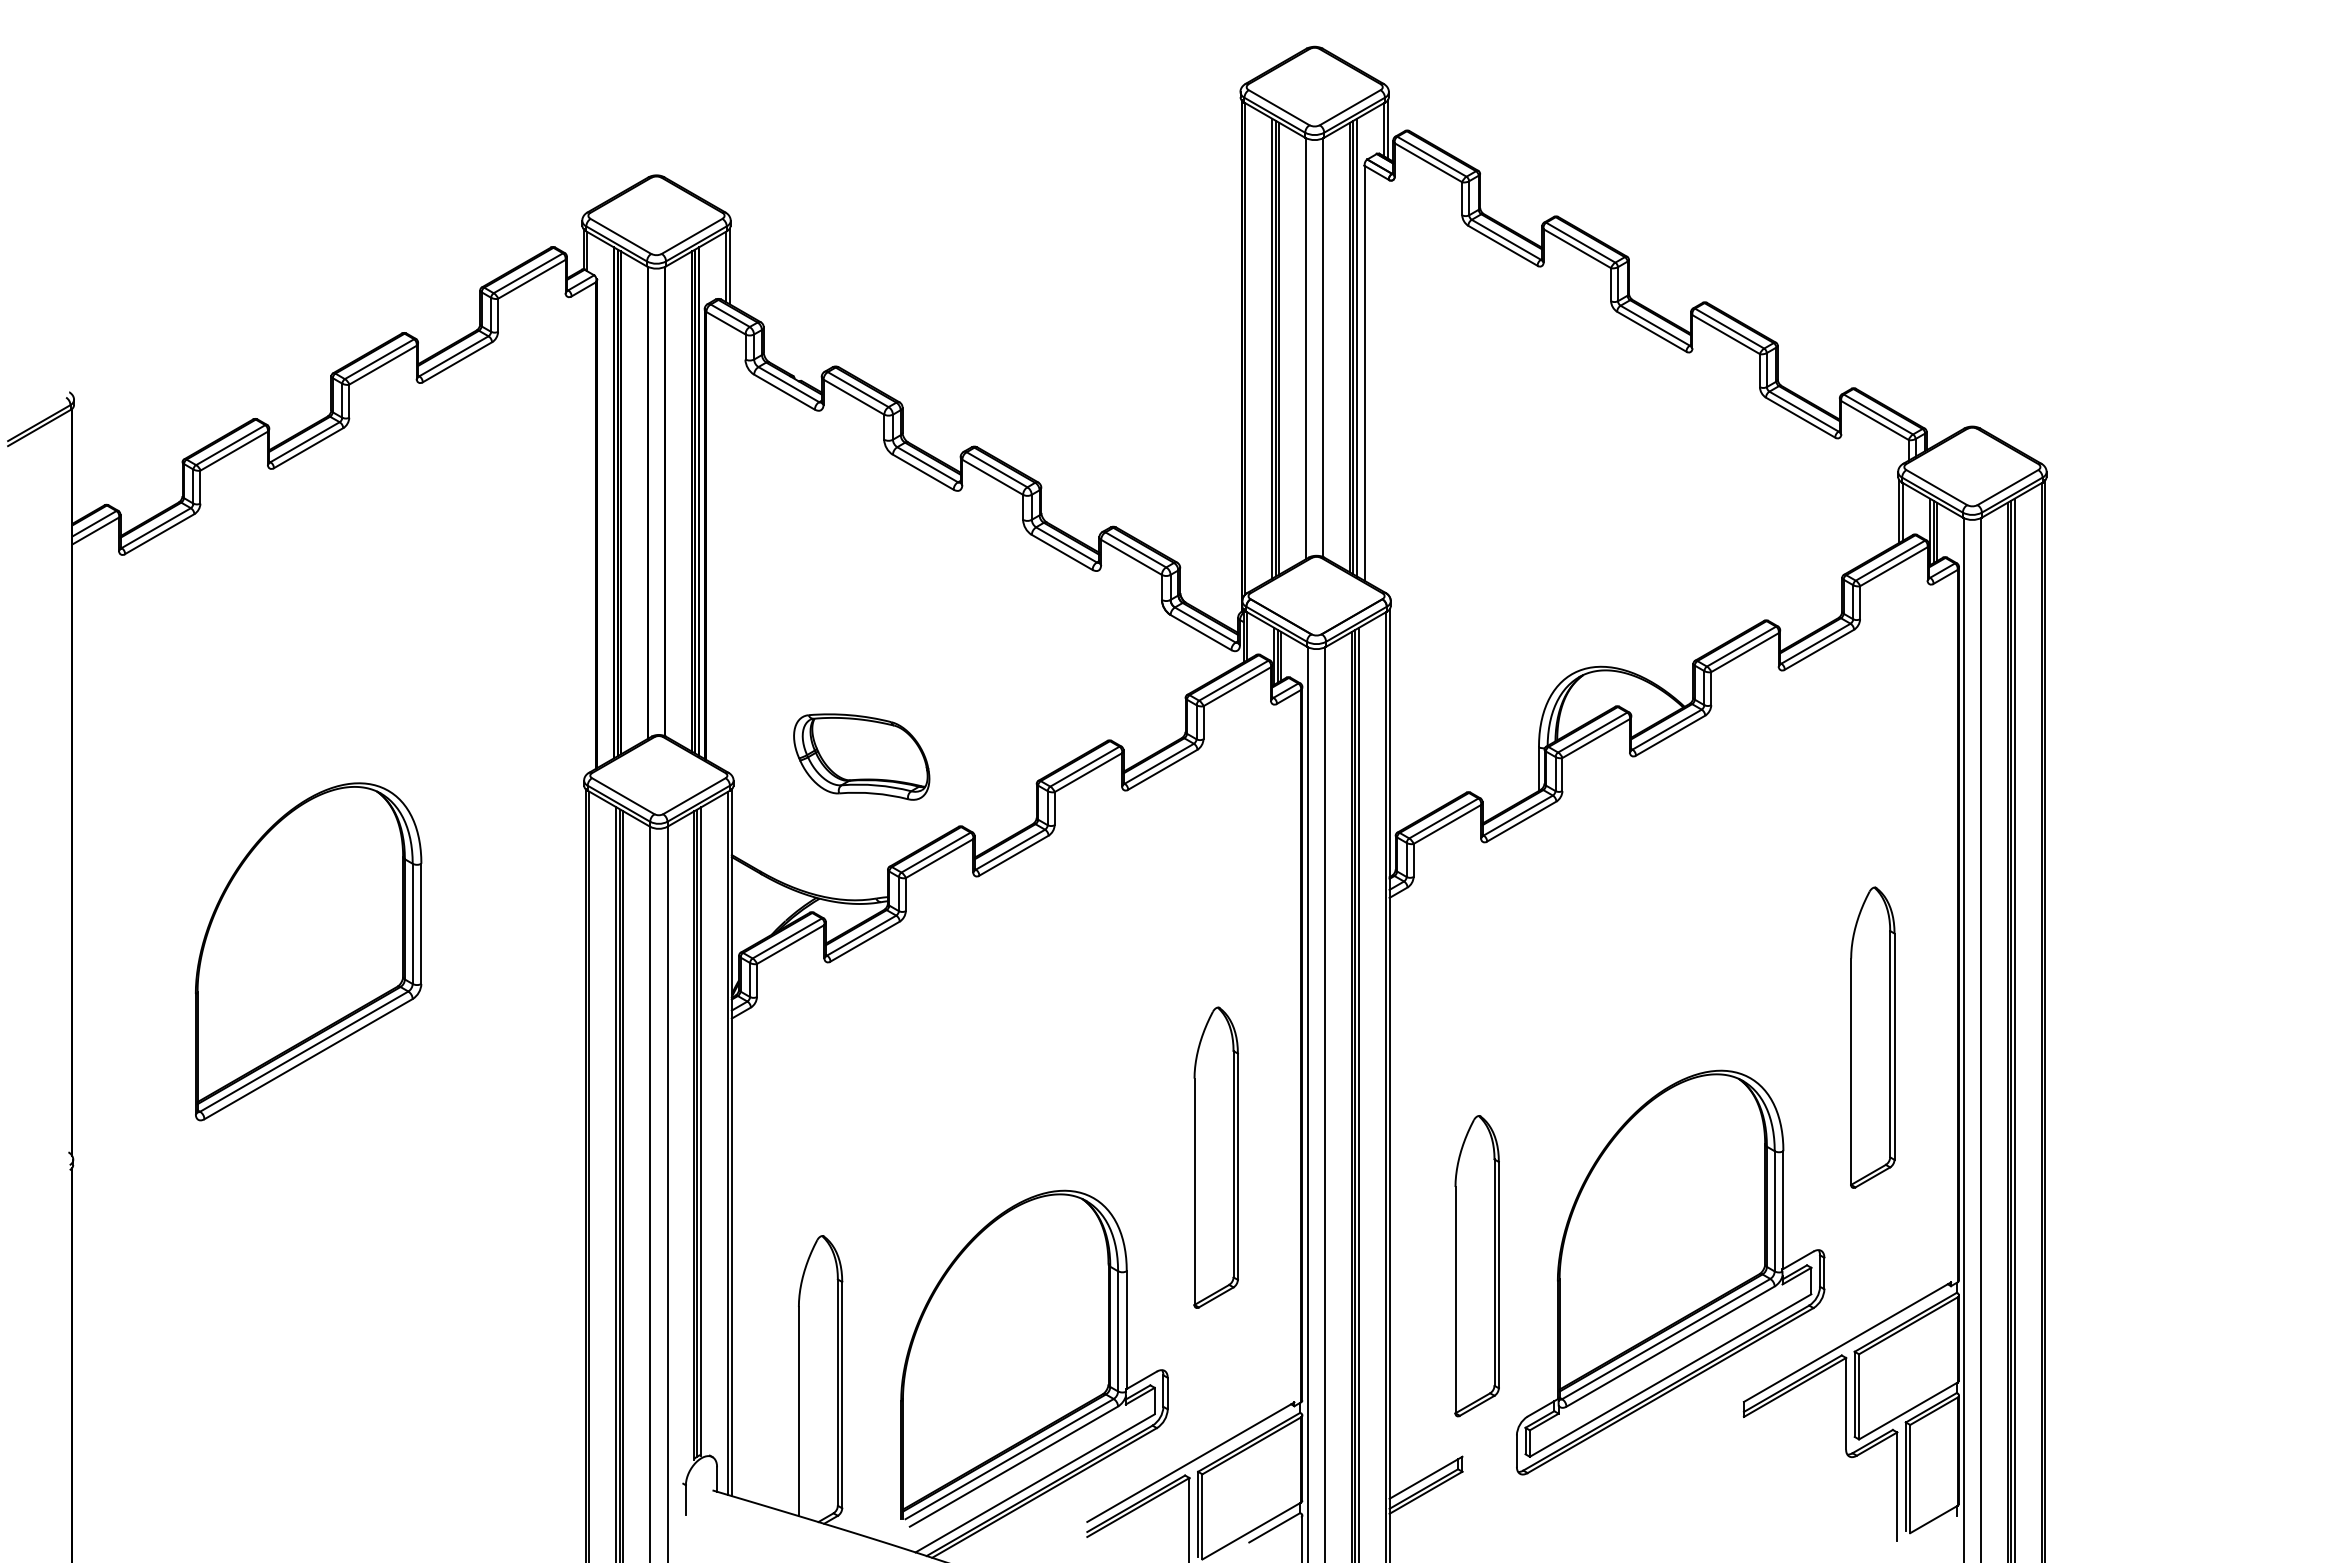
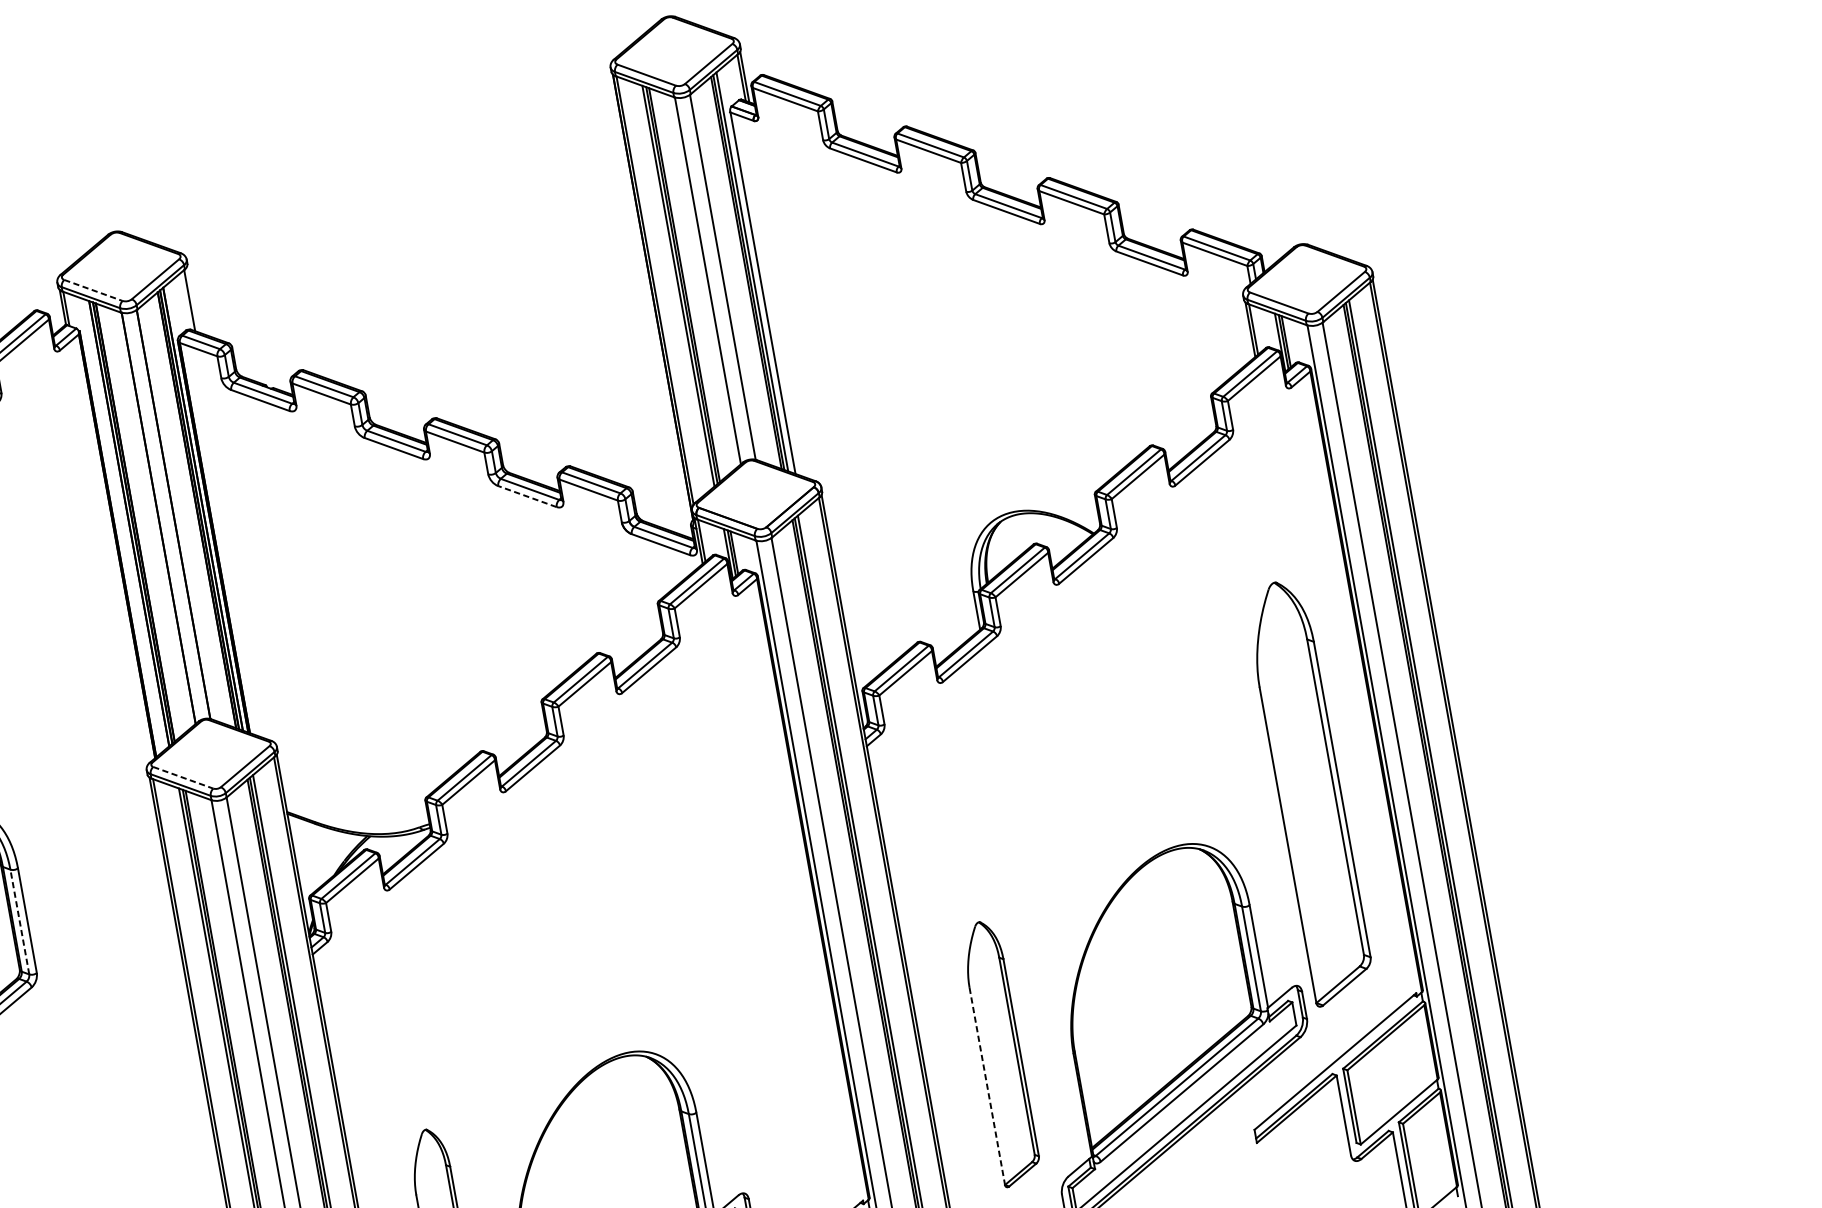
line: (621, 236) -> (94, 290), solid -> dashed
line: (729, 266) -> (192, 299), removed
line: (1061, 552) -> (526, 496), solid -> dashed
part: (861, 756) -> (384, 705), removed
line: (623, 796) -> (183, 778), solid -> dashed
line: (412, 923) -> (19, 921), solid -> dashed
part: (1872, 1037) -> (1309, 792), size x1.6
part: (1215, 1157) -> (755, 999), removed
line: (1455, 1300) -> (987, 1086), solid -> dashed

